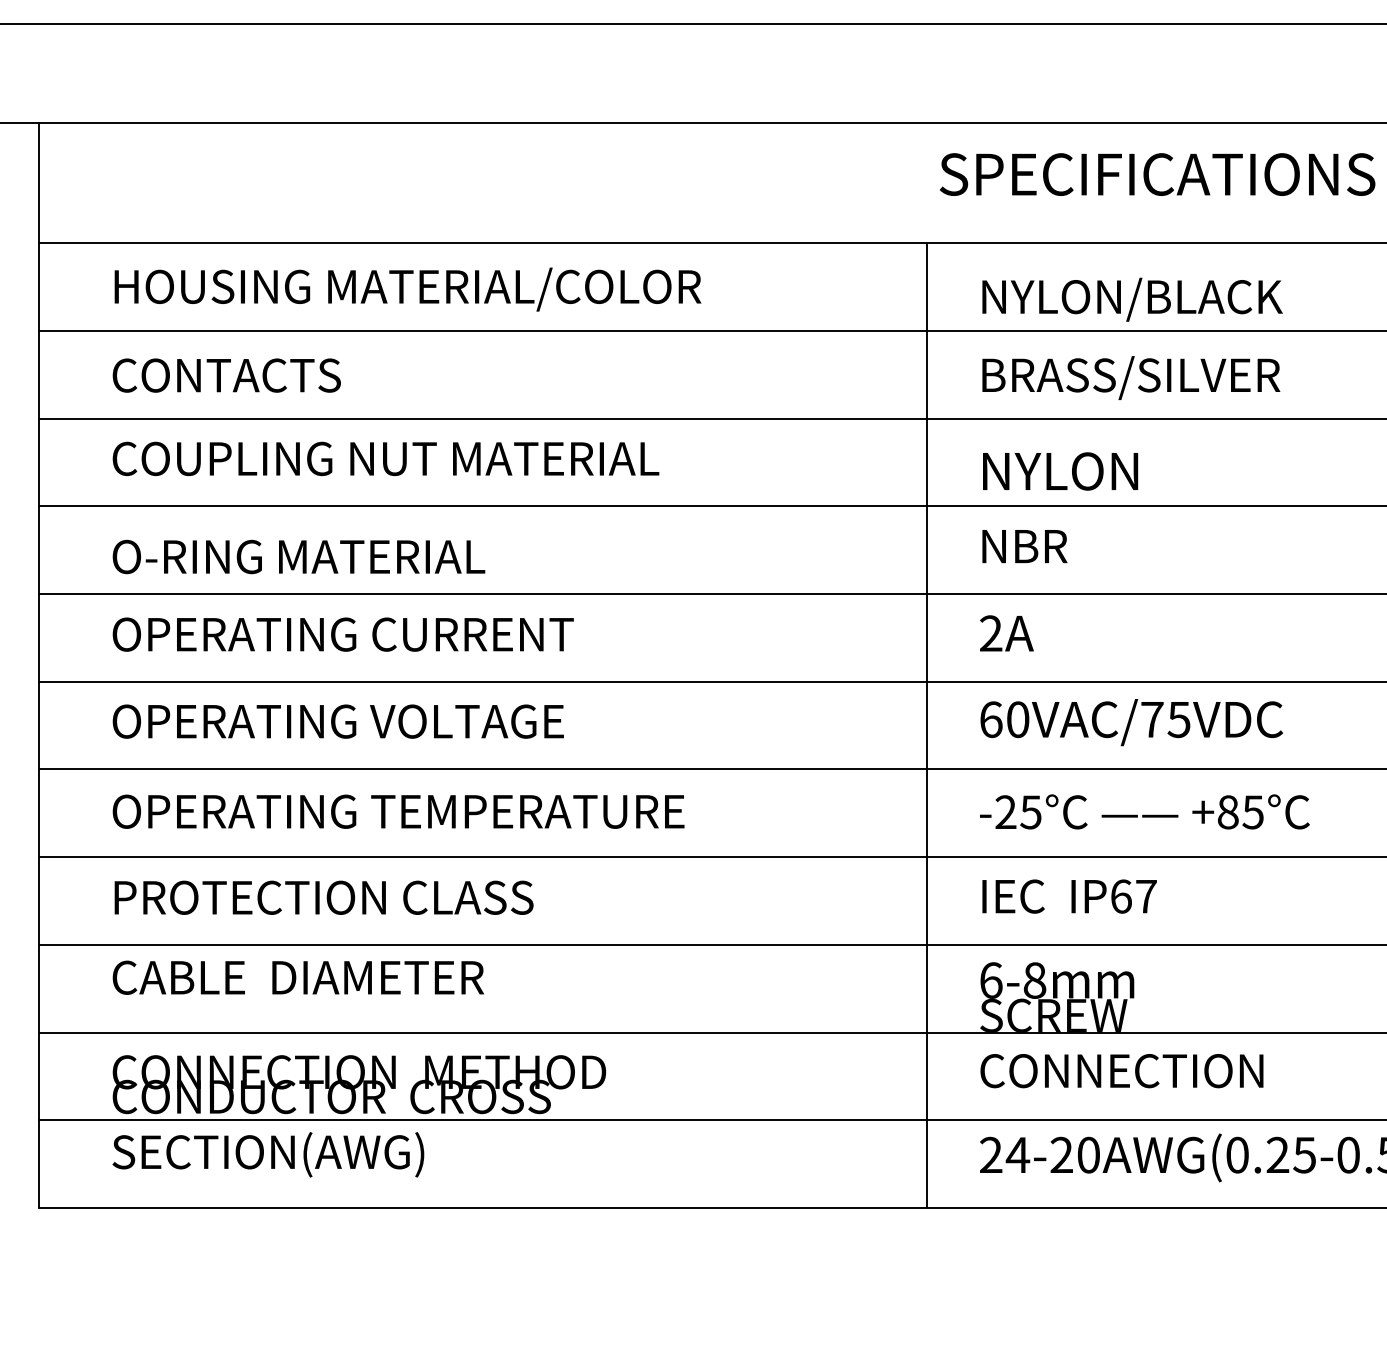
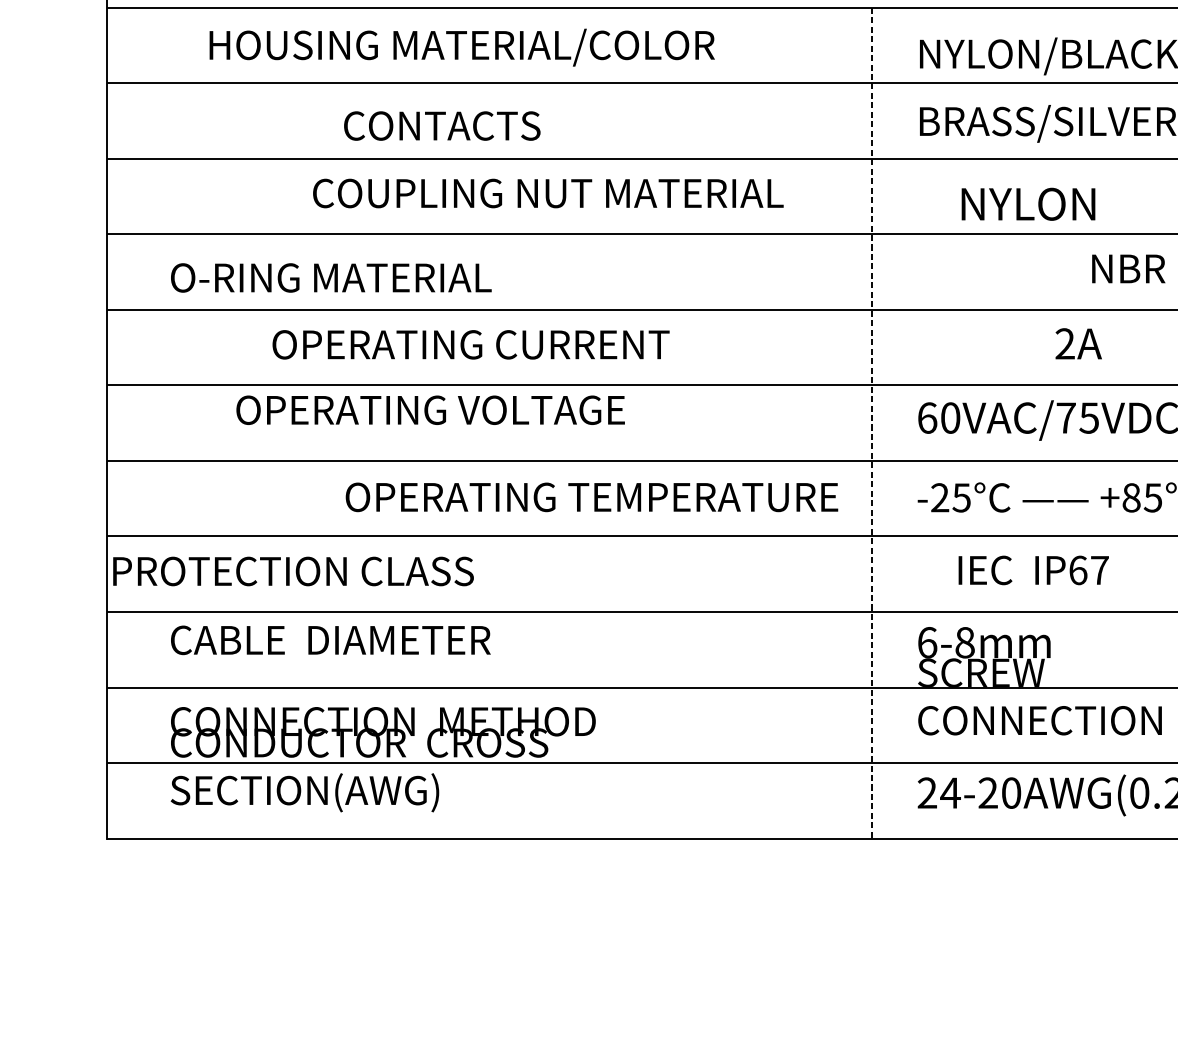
text: (407, 289) -> (461, 47), moved
text: (226, 375) -> (441, 125), moved
text: (385, 458) -> (547, 193), moved
text: (1060, 471) -> (1028, 204), moved
text: (1024, 546) -> (1128, 268), moved
text: (1006, 633) -> (1078, 343), moved
text: (342, 634) -> (470, 344), moved
text: (337, 721) -> (429, 410), moved
line: (926, 726) -> (871, 423), solid -> dashed
text: (398, 811) -> (591, 497), moved
text: (1069, 896) -> (1033, 570), moved
text: (323, 897) -> (293, 571), moved

